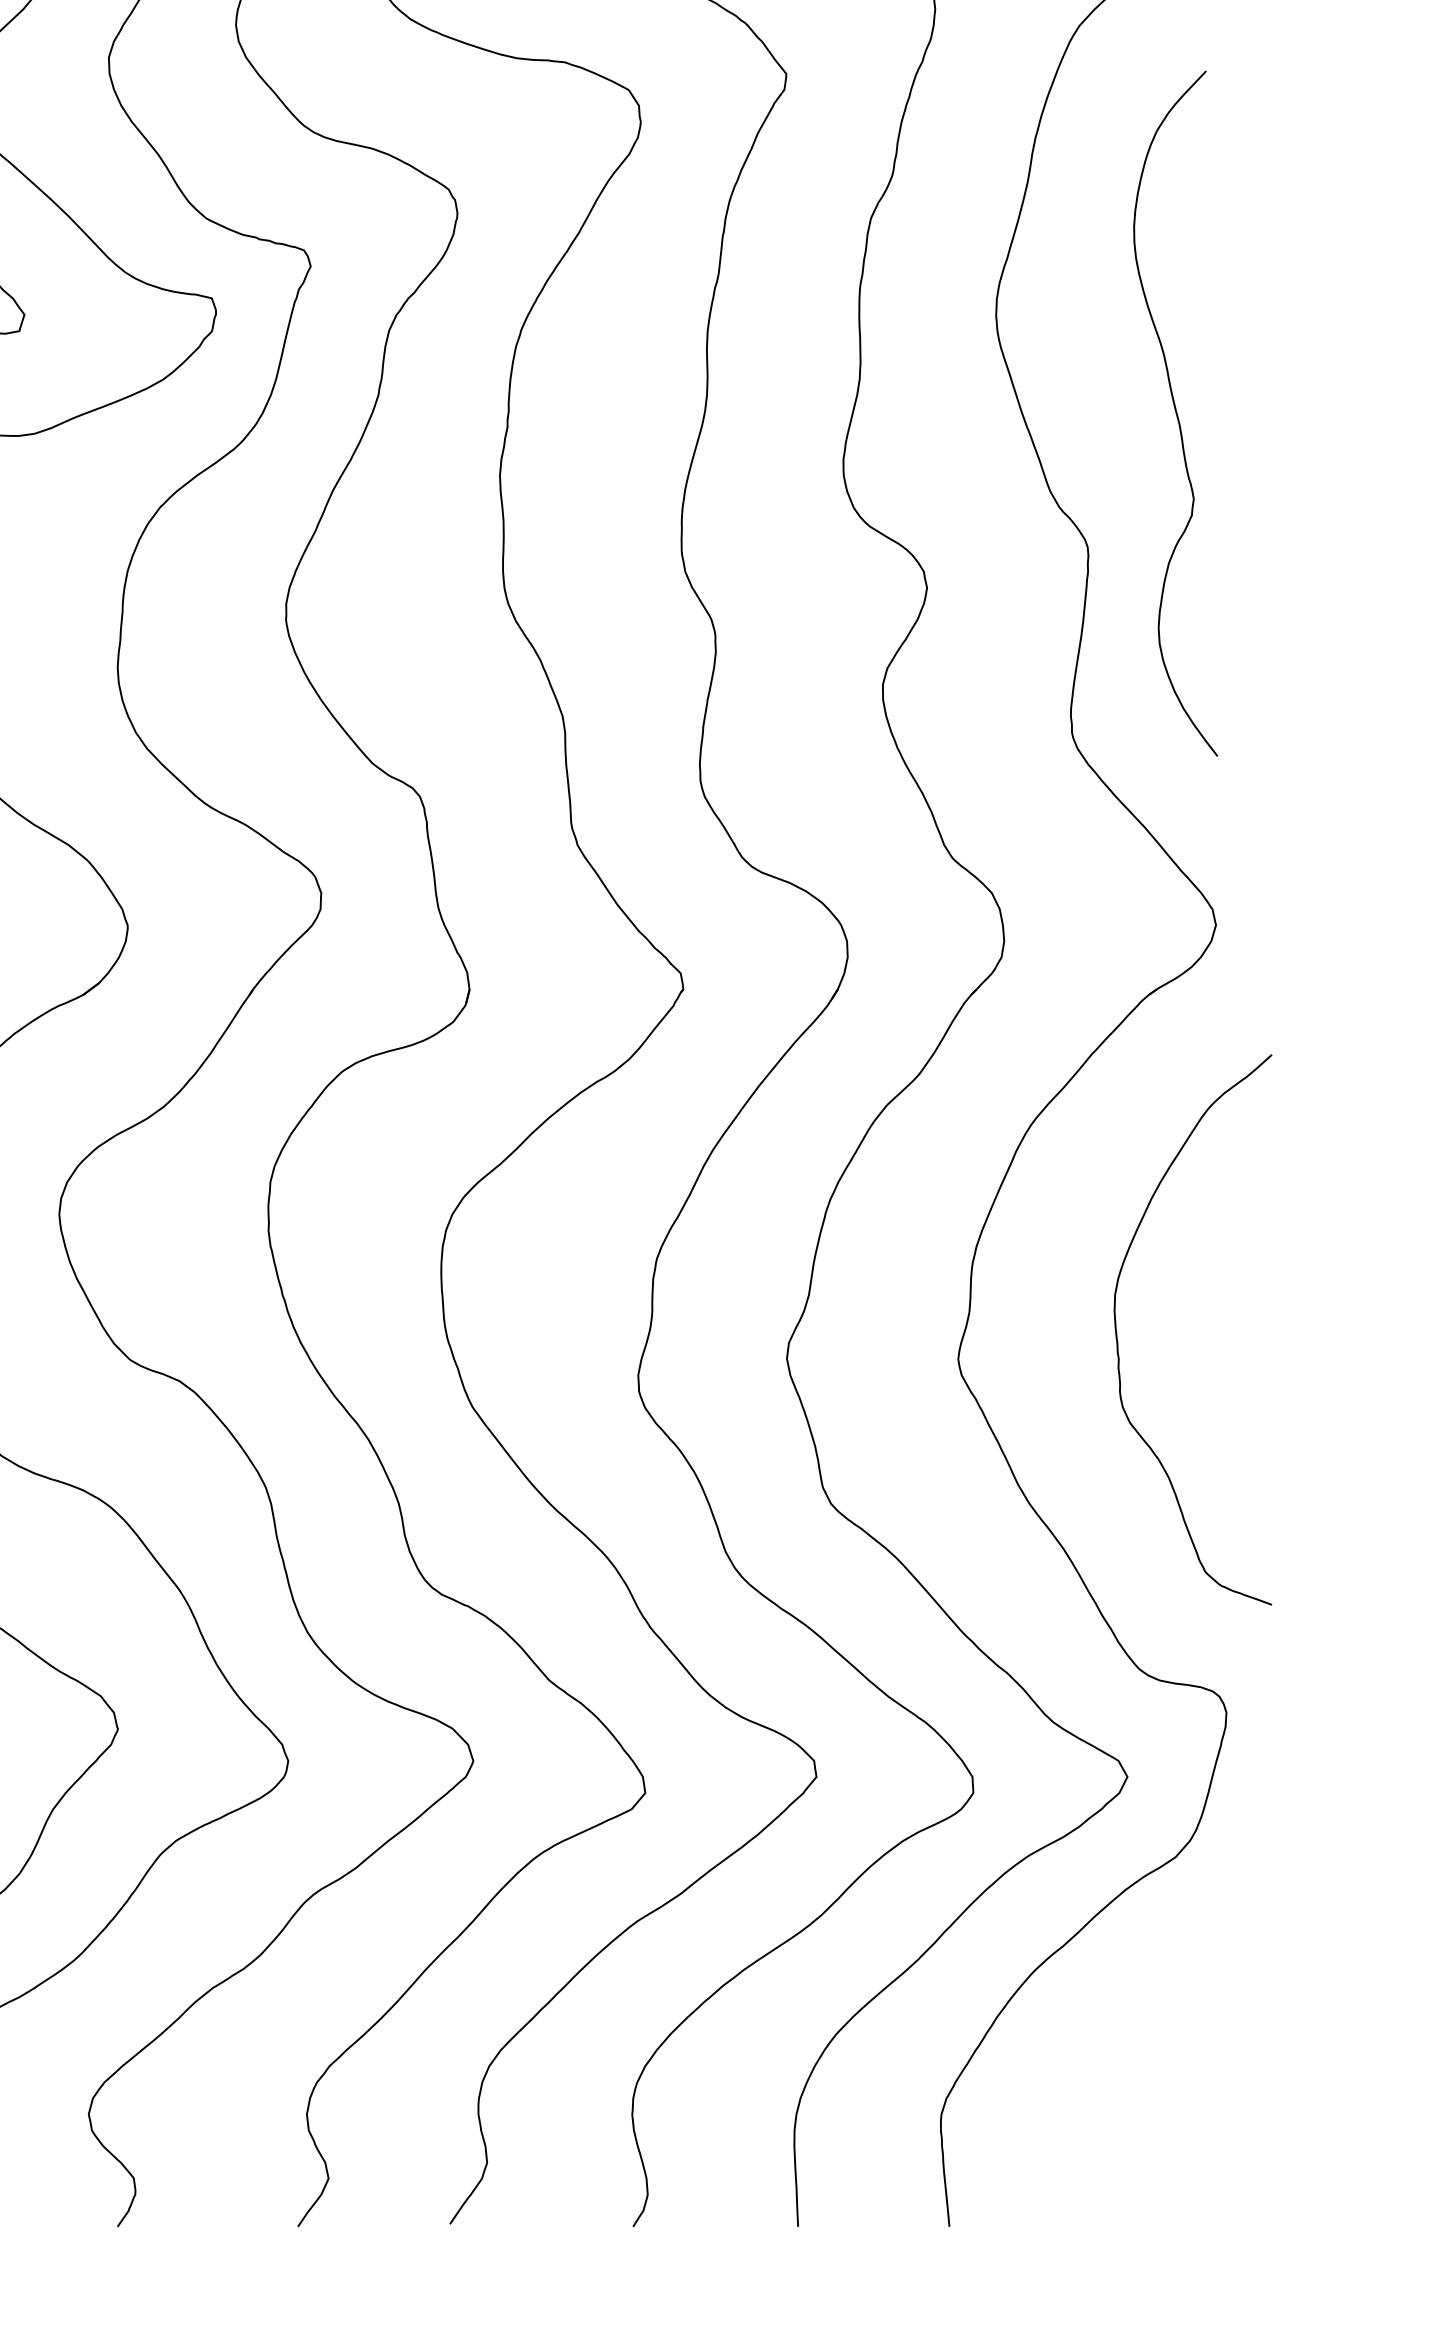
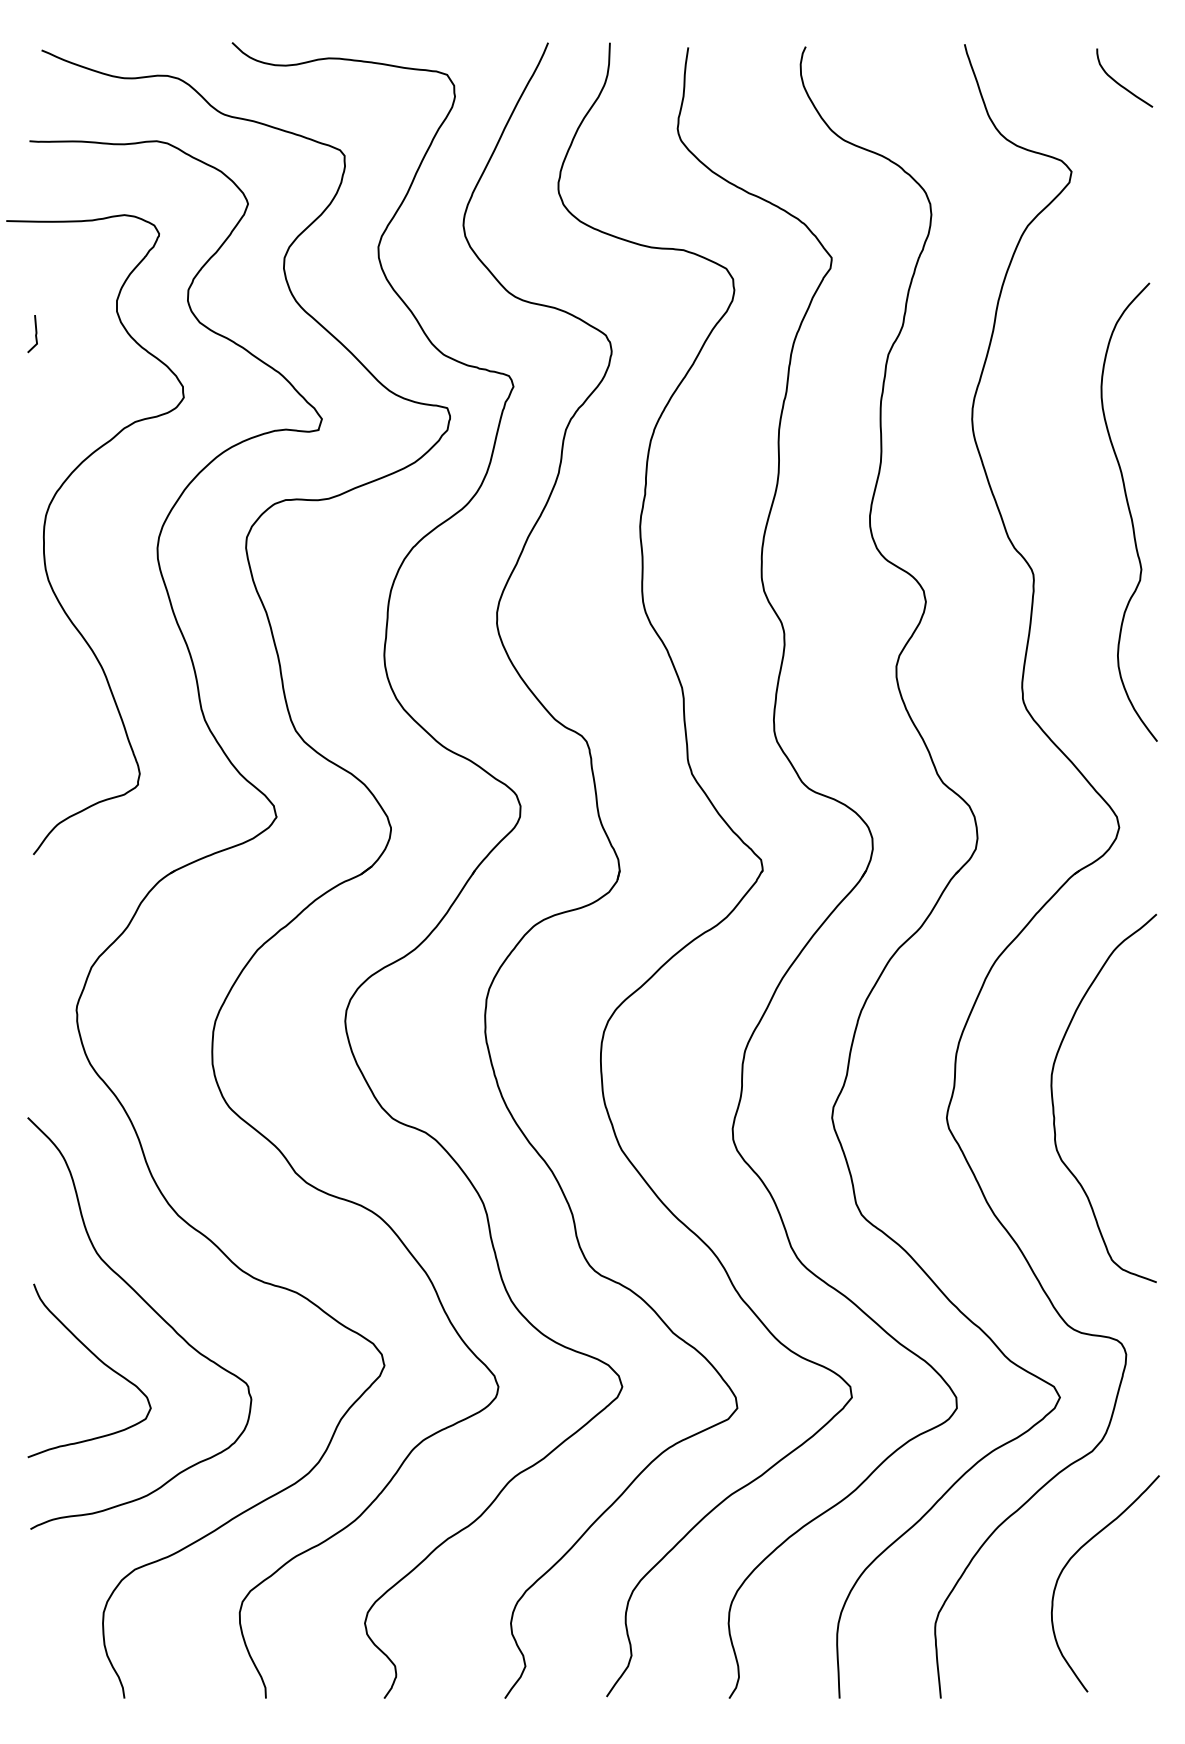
curve: (1174, 412) -> (1128, 511), moved
curve: (1144, 2018) -> (1071, 1559), added

